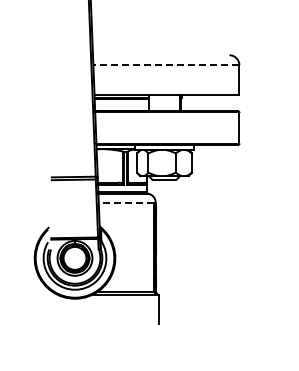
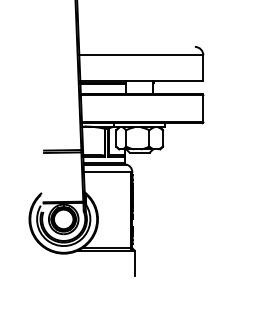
line: (165, 65) -> (140, 55), dashed -> solid
line: (126, 202) -> (107, 171), dashed -> solid

